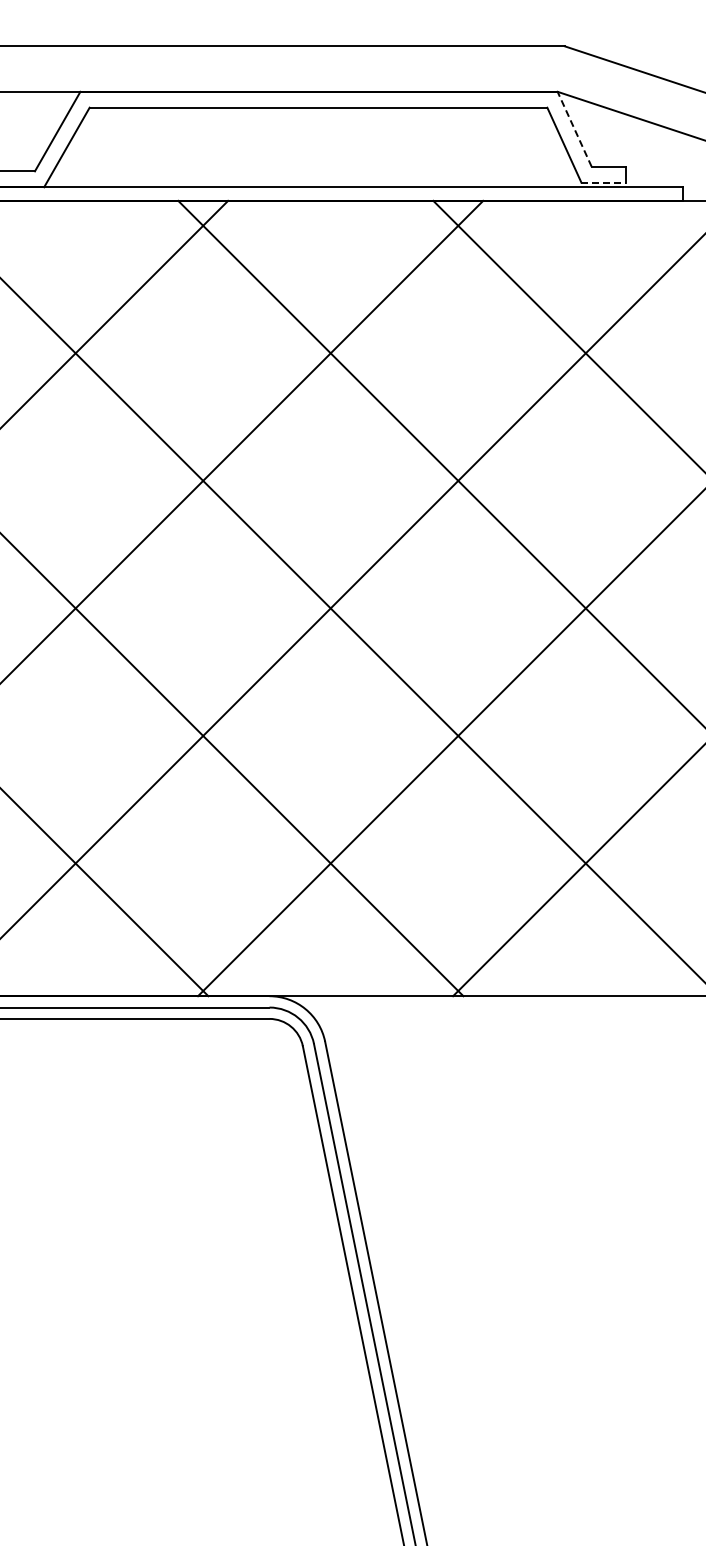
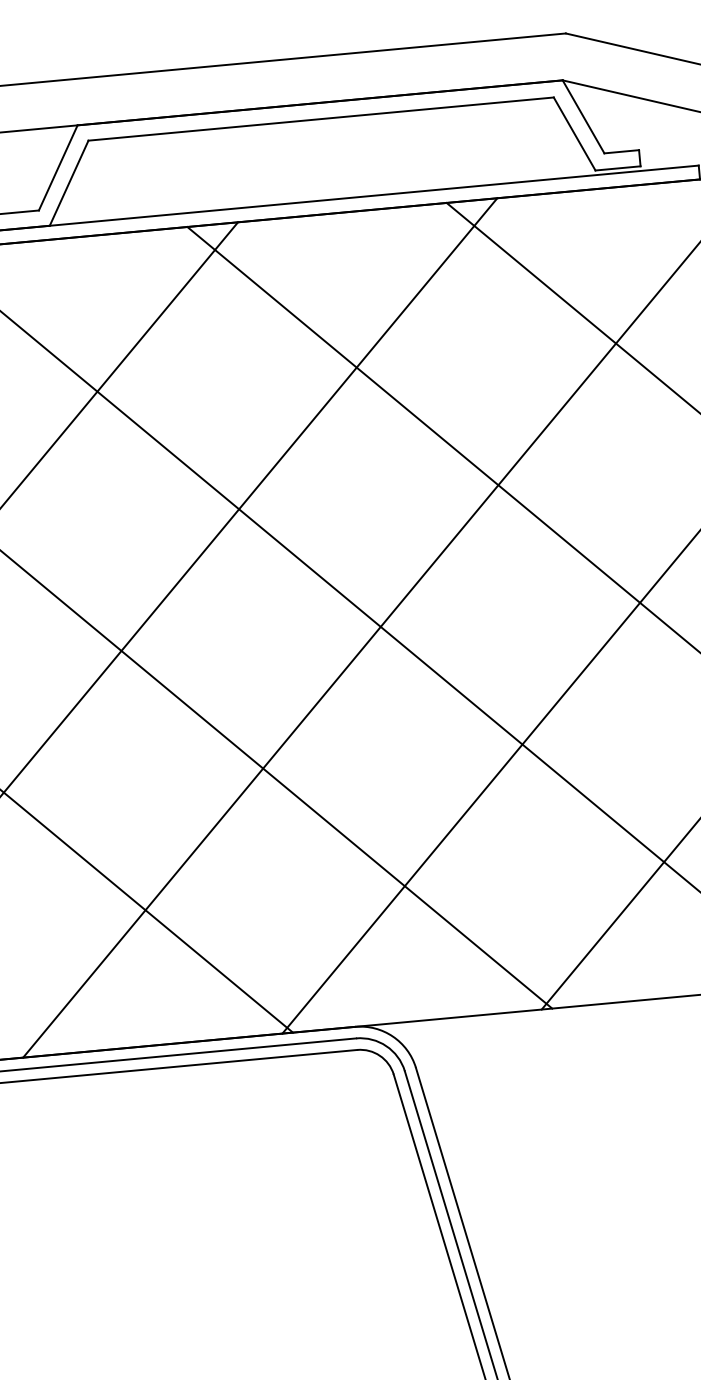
line: (574, 128) -> (583, 116), dashed -> solid
line: (604, 182) -> (618, 168), dashed -> solid

